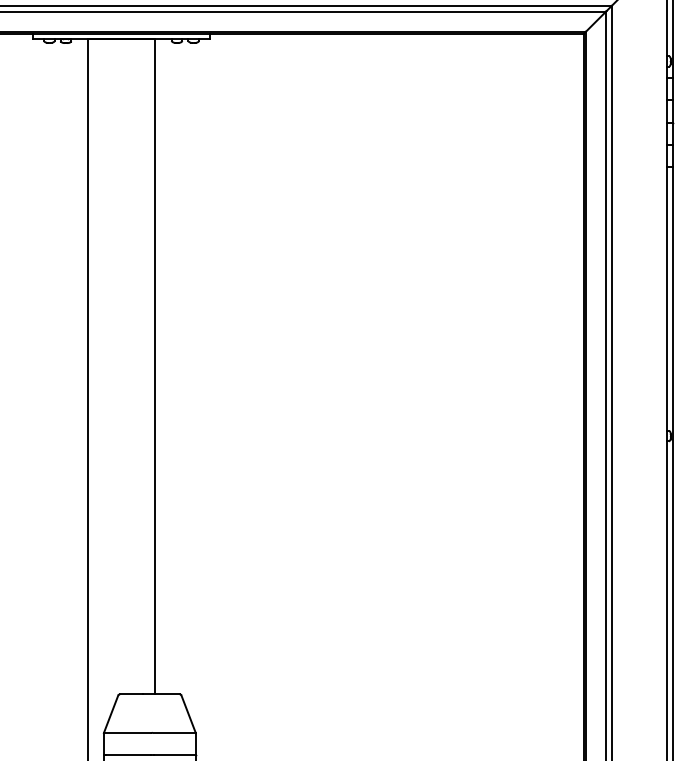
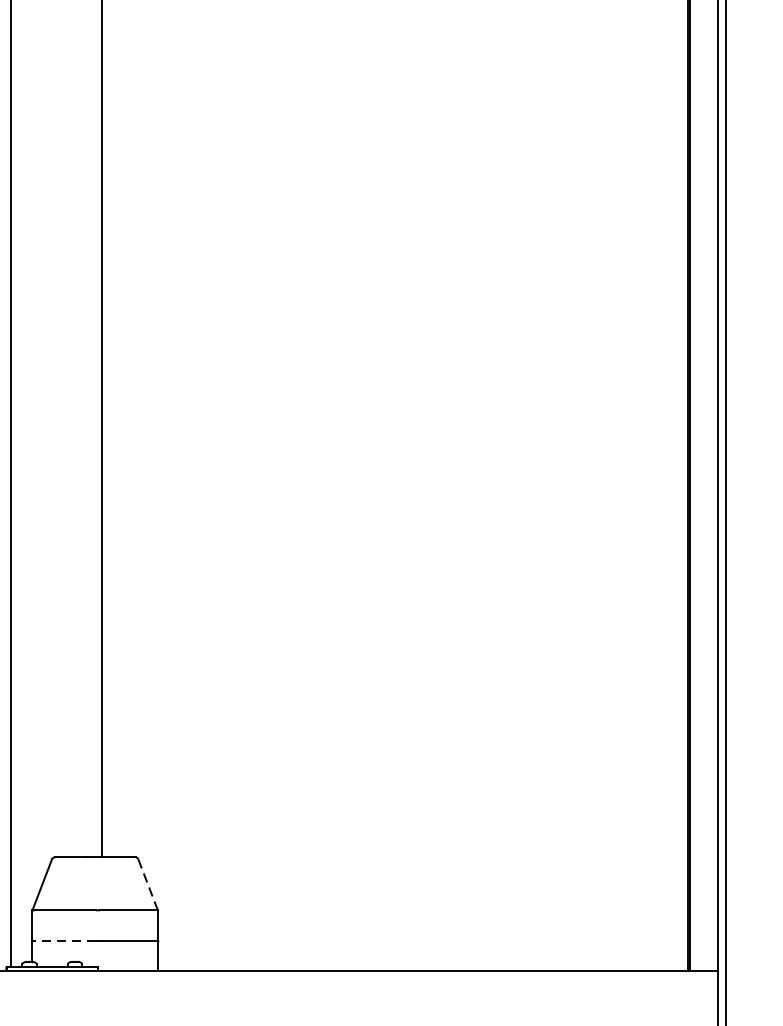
line: (188, 713) -> (147, 883), solid -> dashed
line: (128, 755) -> (66, 941), solid -> dashed

